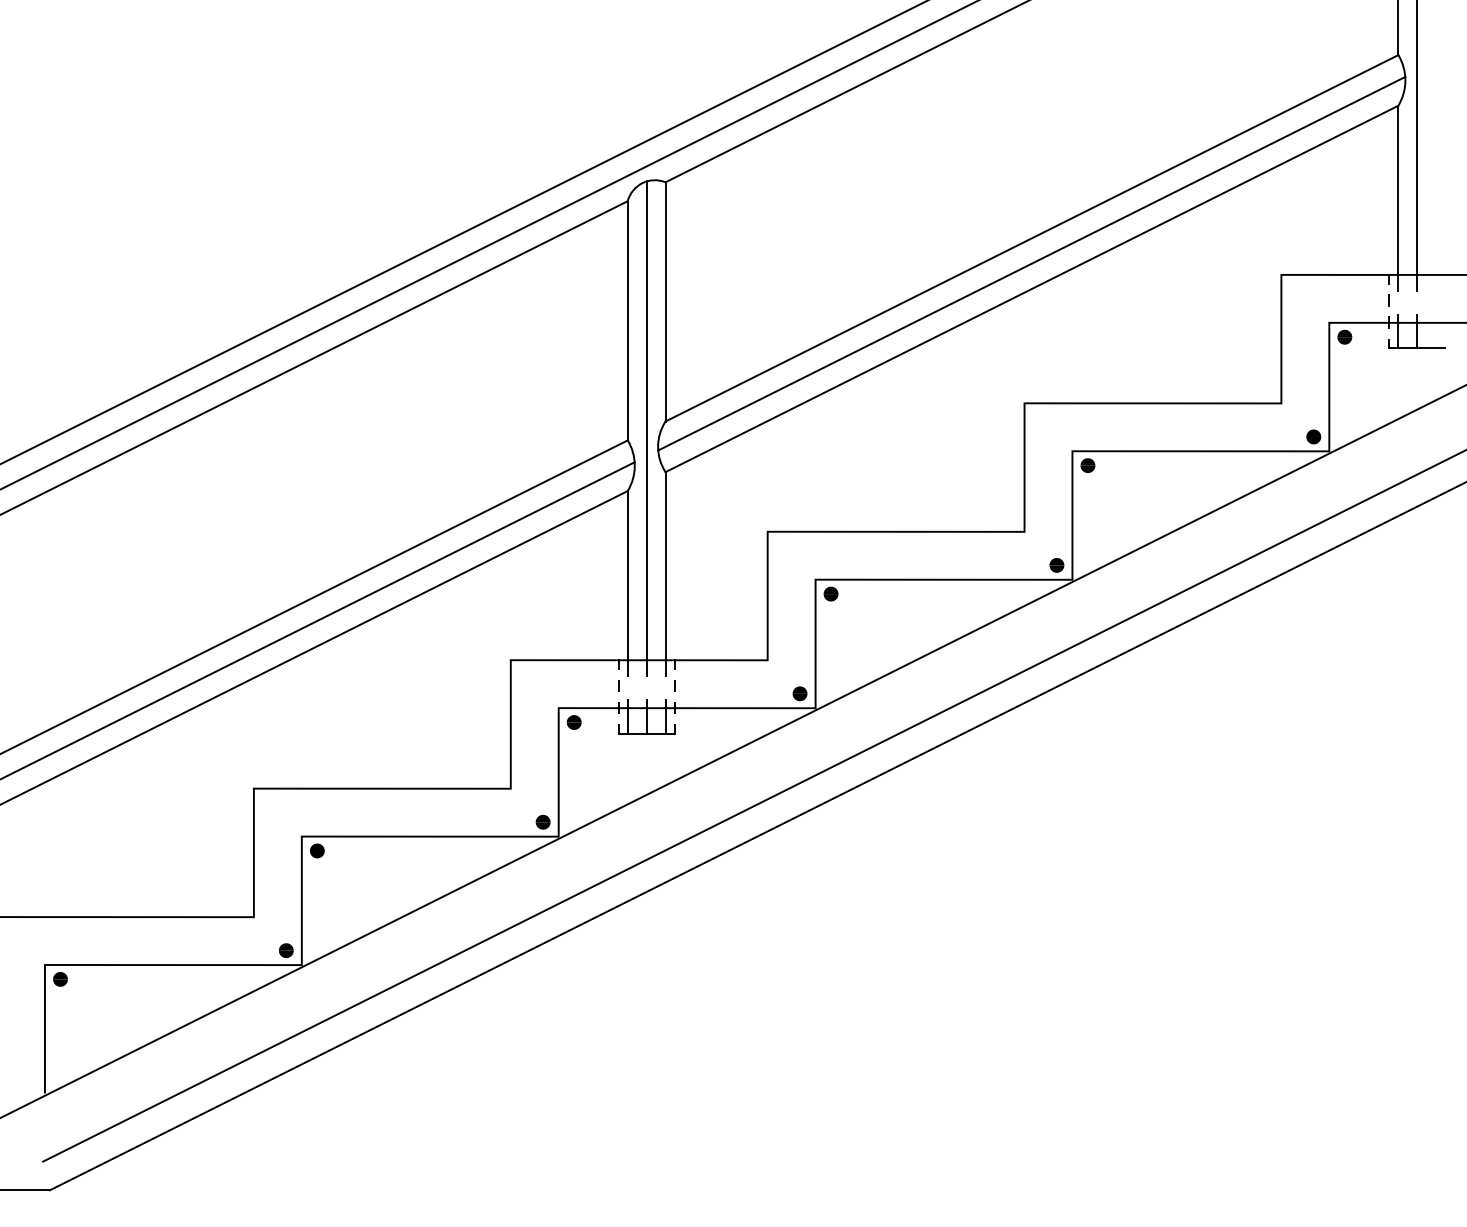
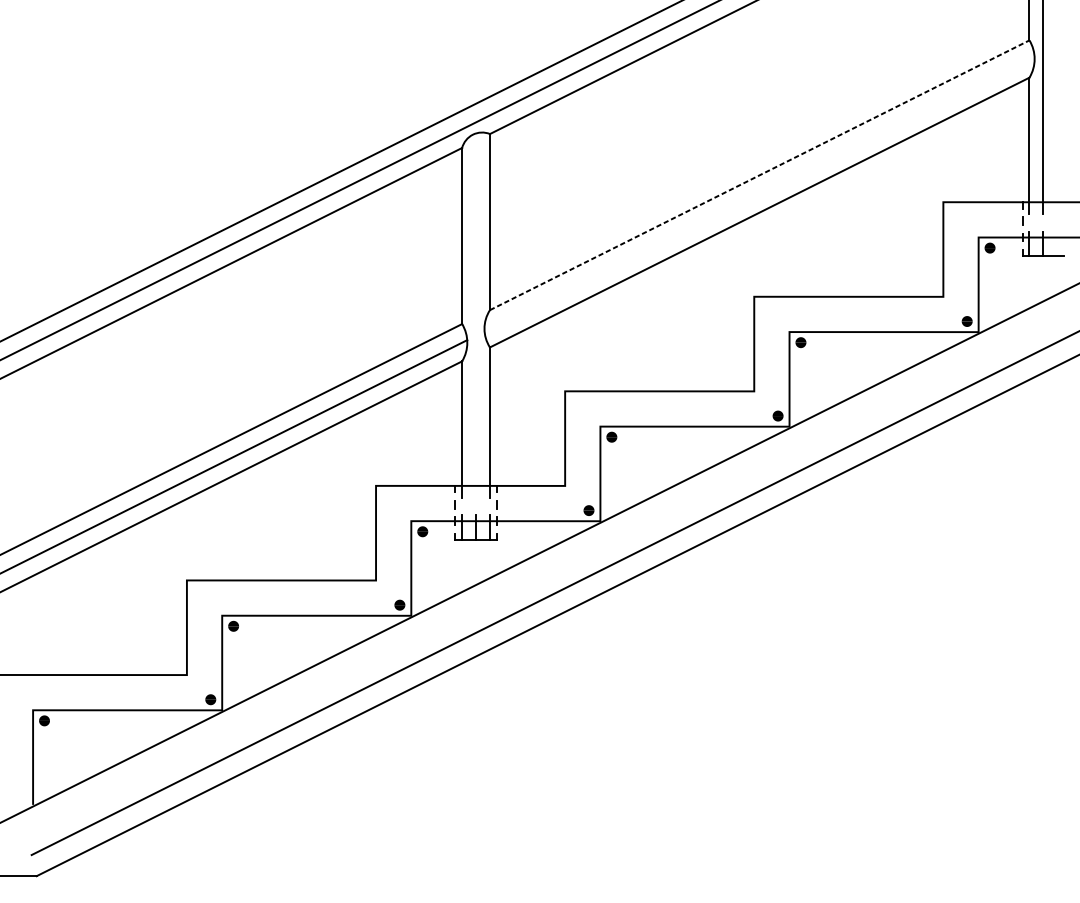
line: (1031, 238) -> (759, 175), solid -> dashed
line: (1031, 263) -> (759, 193), removed
line: (646, 428) -> (475, 315), removed

